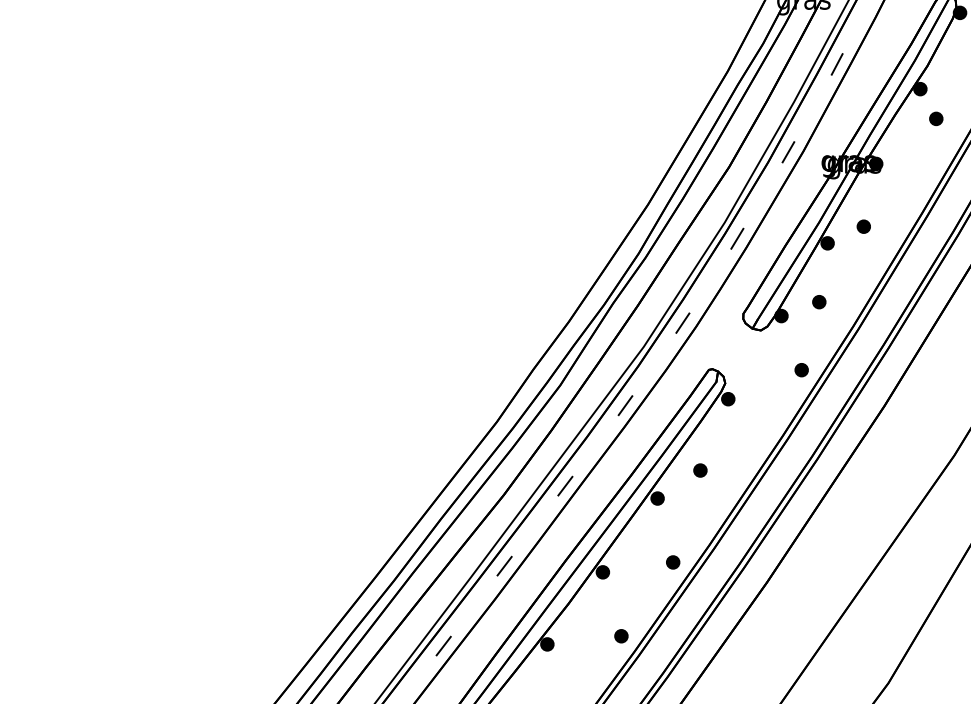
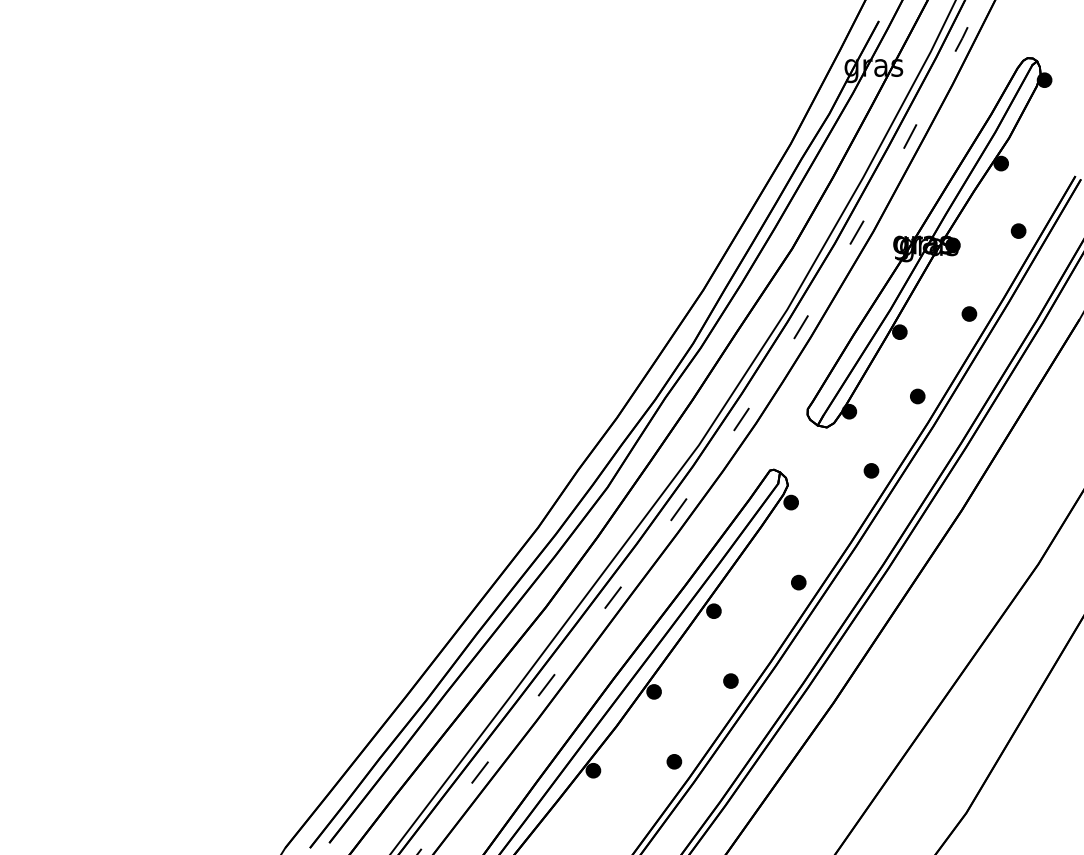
part: (936, 118) -> (1018, 230), moved
part: (863, 226) -> (969, 313), moved
part: (819, 302) -> (917, 396), moved
part: (700, 470) -> (798, 582), moved

